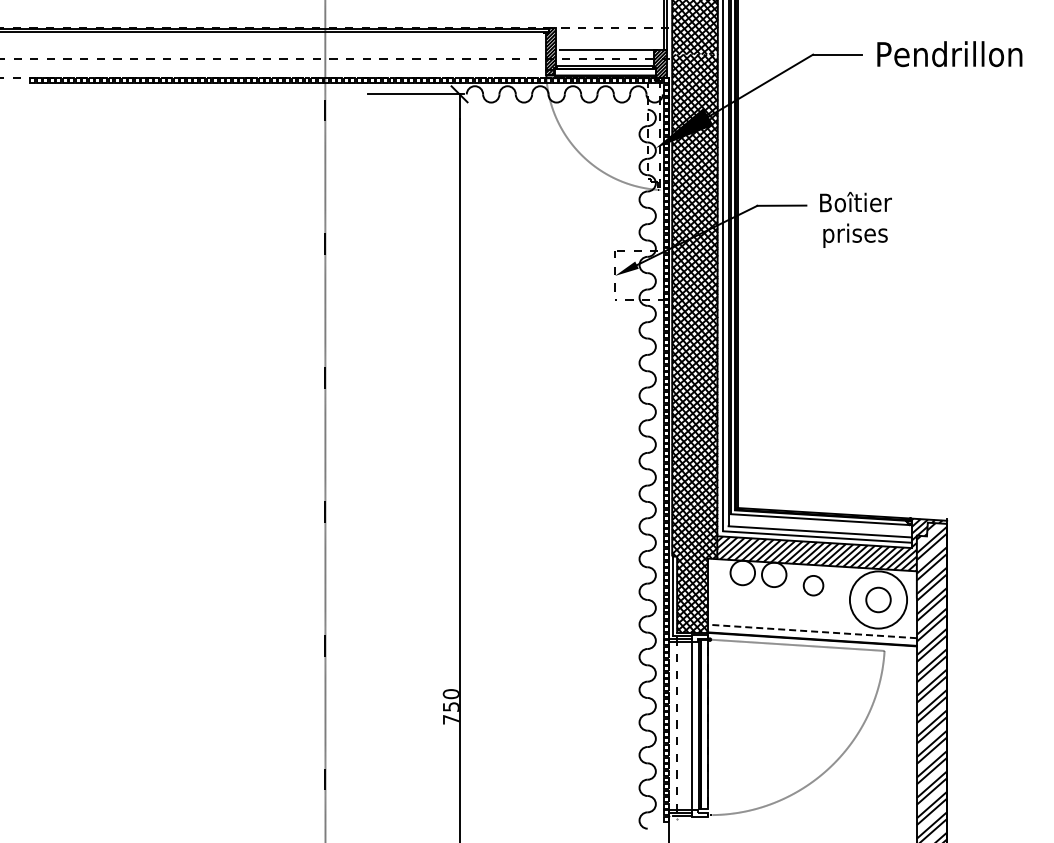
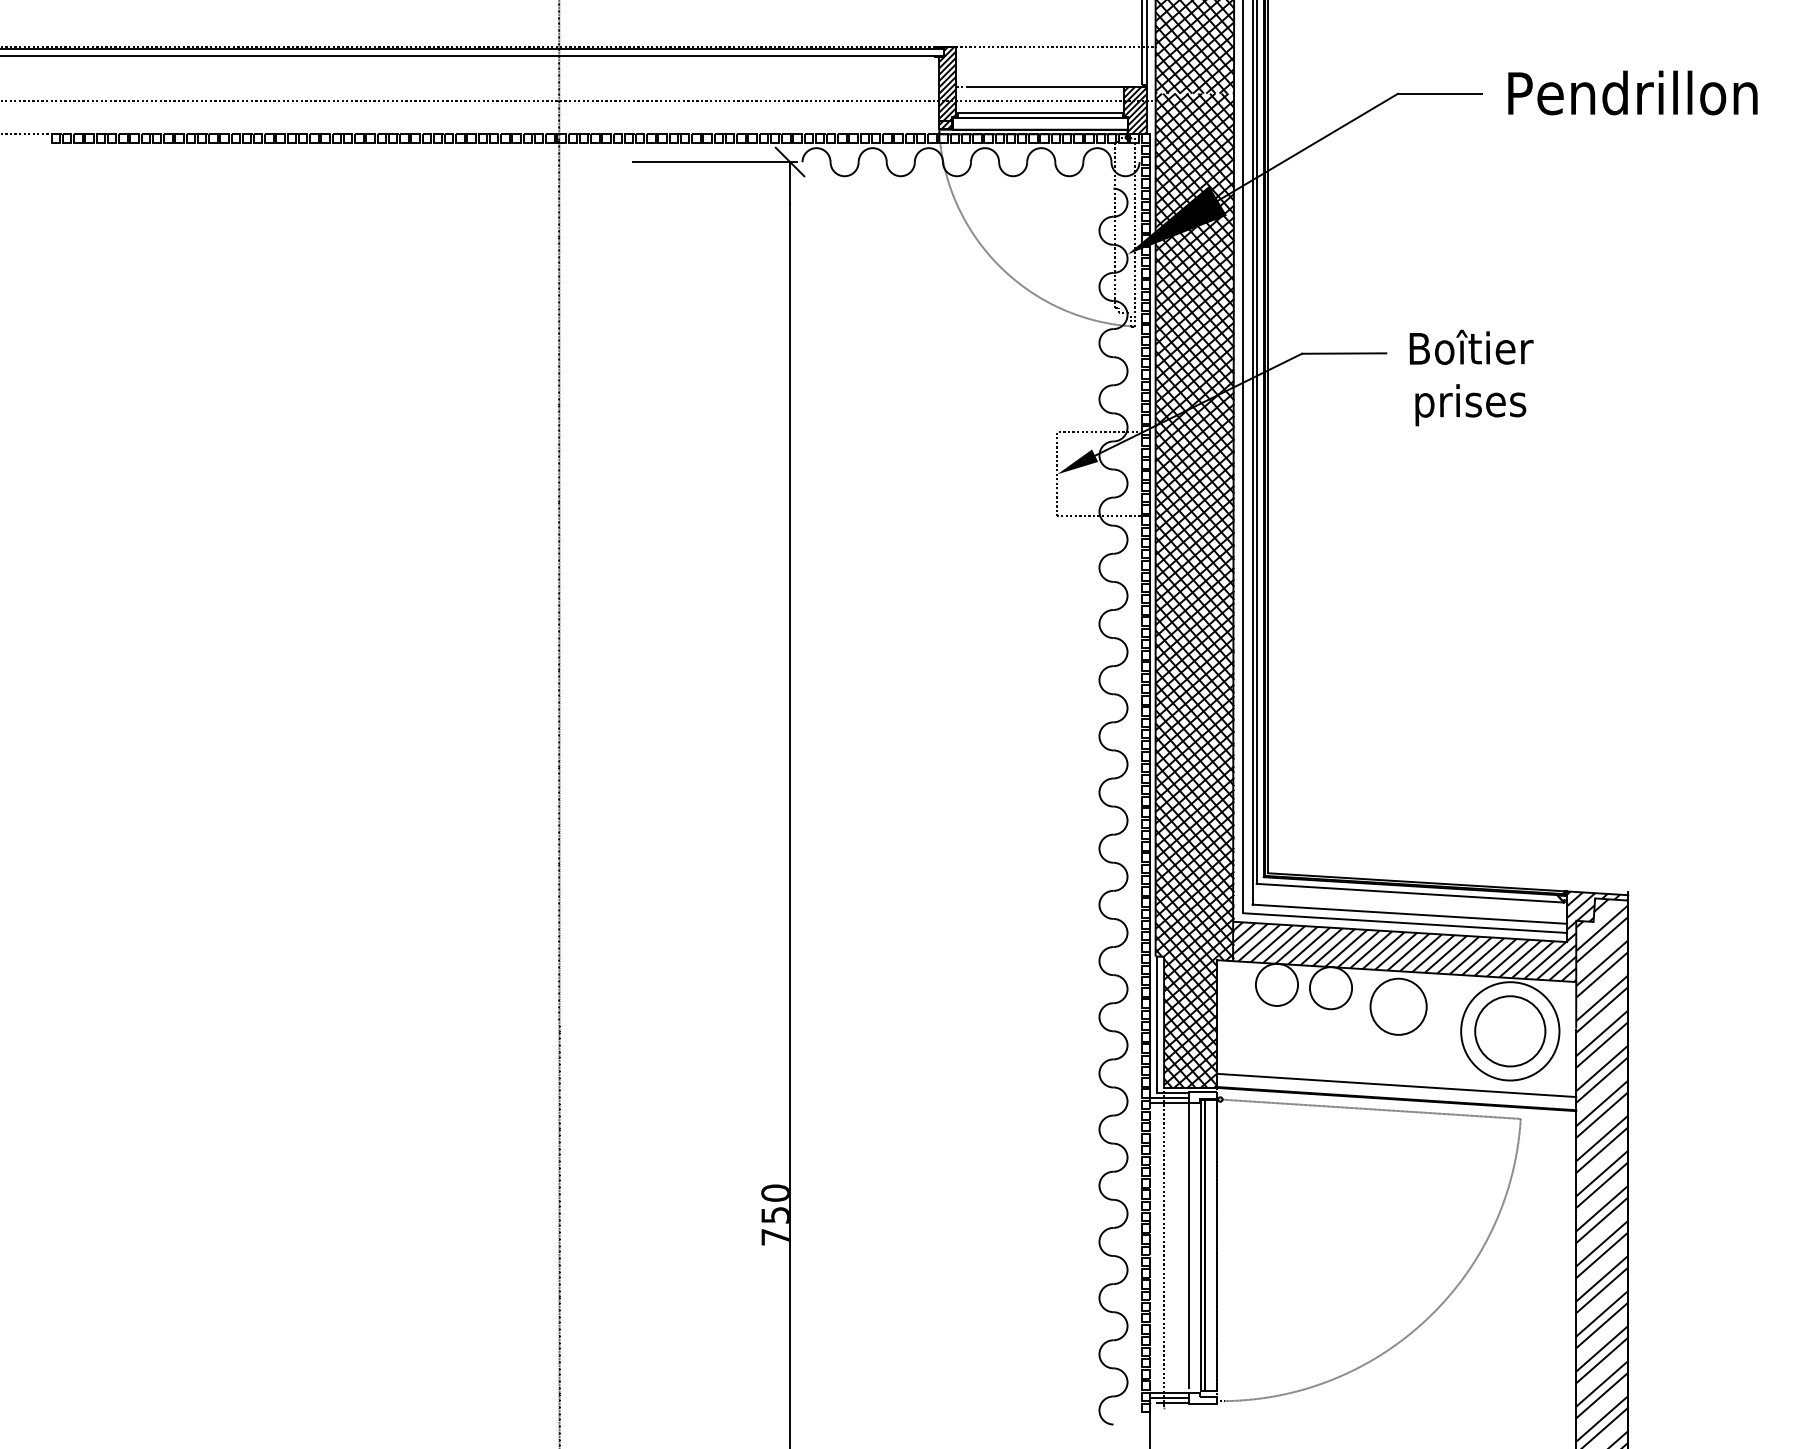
circle: (813, 585) -> (1398, 1006), size x1.67
circle: (878, 599) -> (1510, 1030), size x1.67
line: (812, 631) -> (1396, 1085), dashed -> solid

